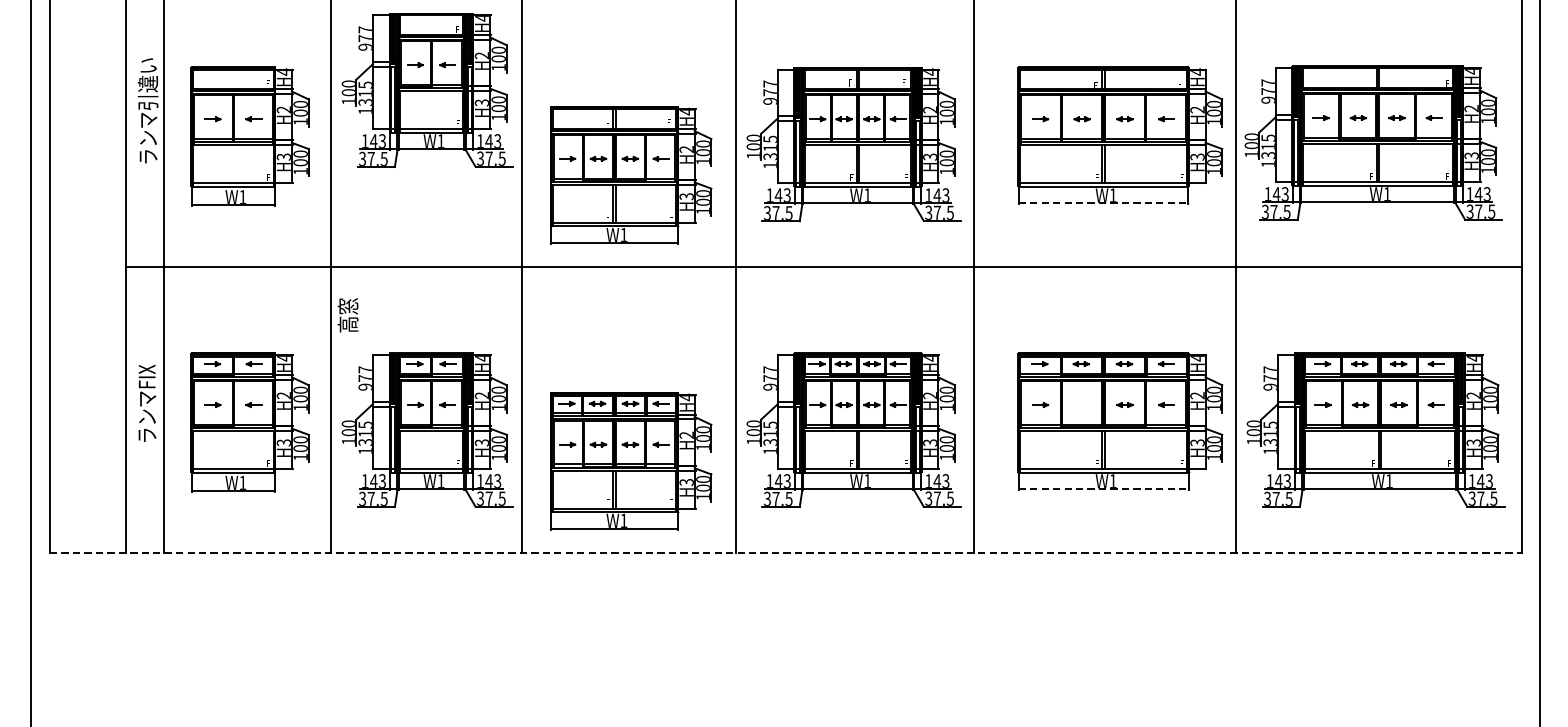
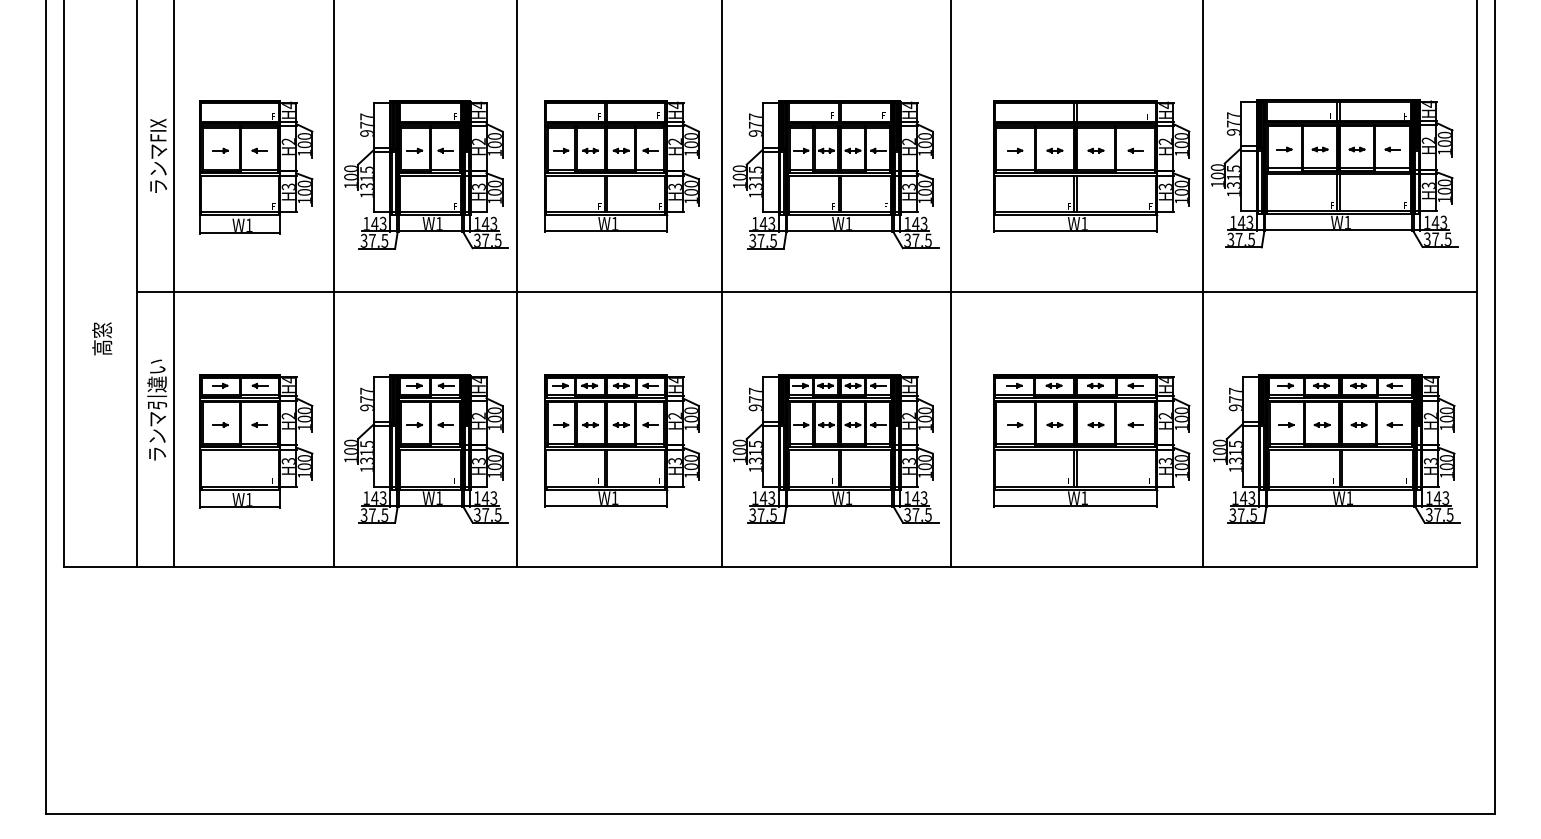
text: (148, 83) -> (158, 116), ランマ引違い -> ランマFIX
part: (427, 89) -> (426, 174), moved
part: (630, 175) -> (621, 166), moved
line: (1103, 203) -> (1075, 231), dashed -> solid
text: (348, 314) -> (102, 338), moved
text: (147, 362) -> (157, 384), ランマFIX -> ランマ引違い
part: (1081, 404) -> (1054, 424), added
part: (630, 460) -> (621, 440), moved
line: (1103, 488) -> (1075, 505), dashed -> solid
line: (785, 552) -> (770, 566), dashed -> solid

